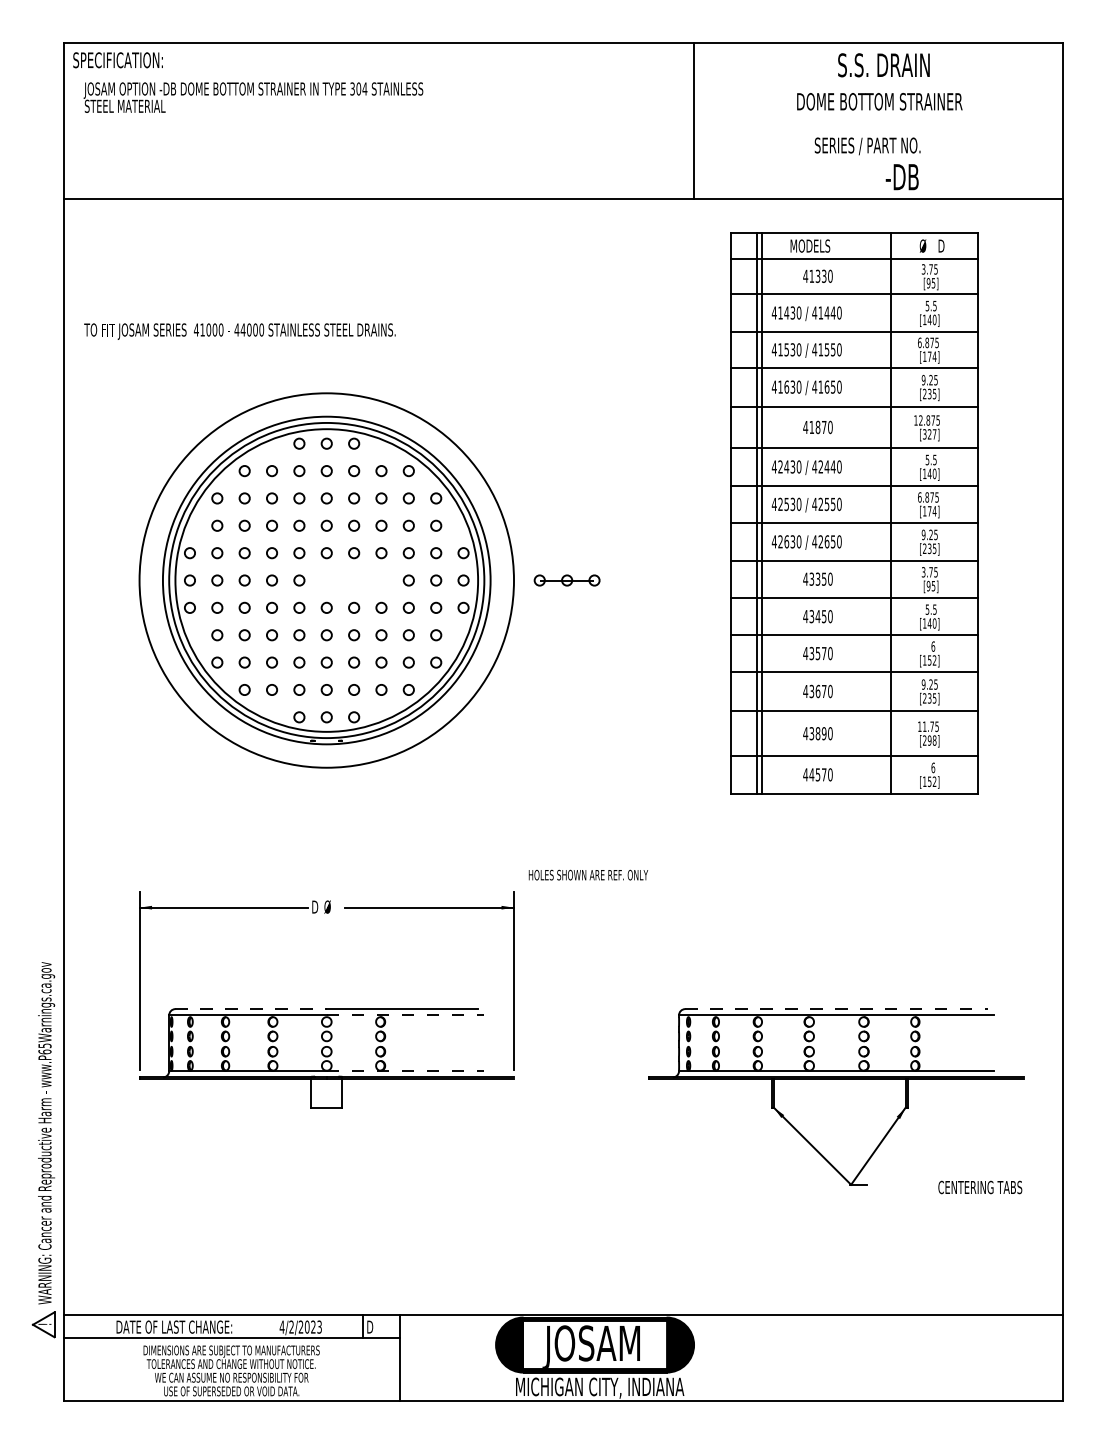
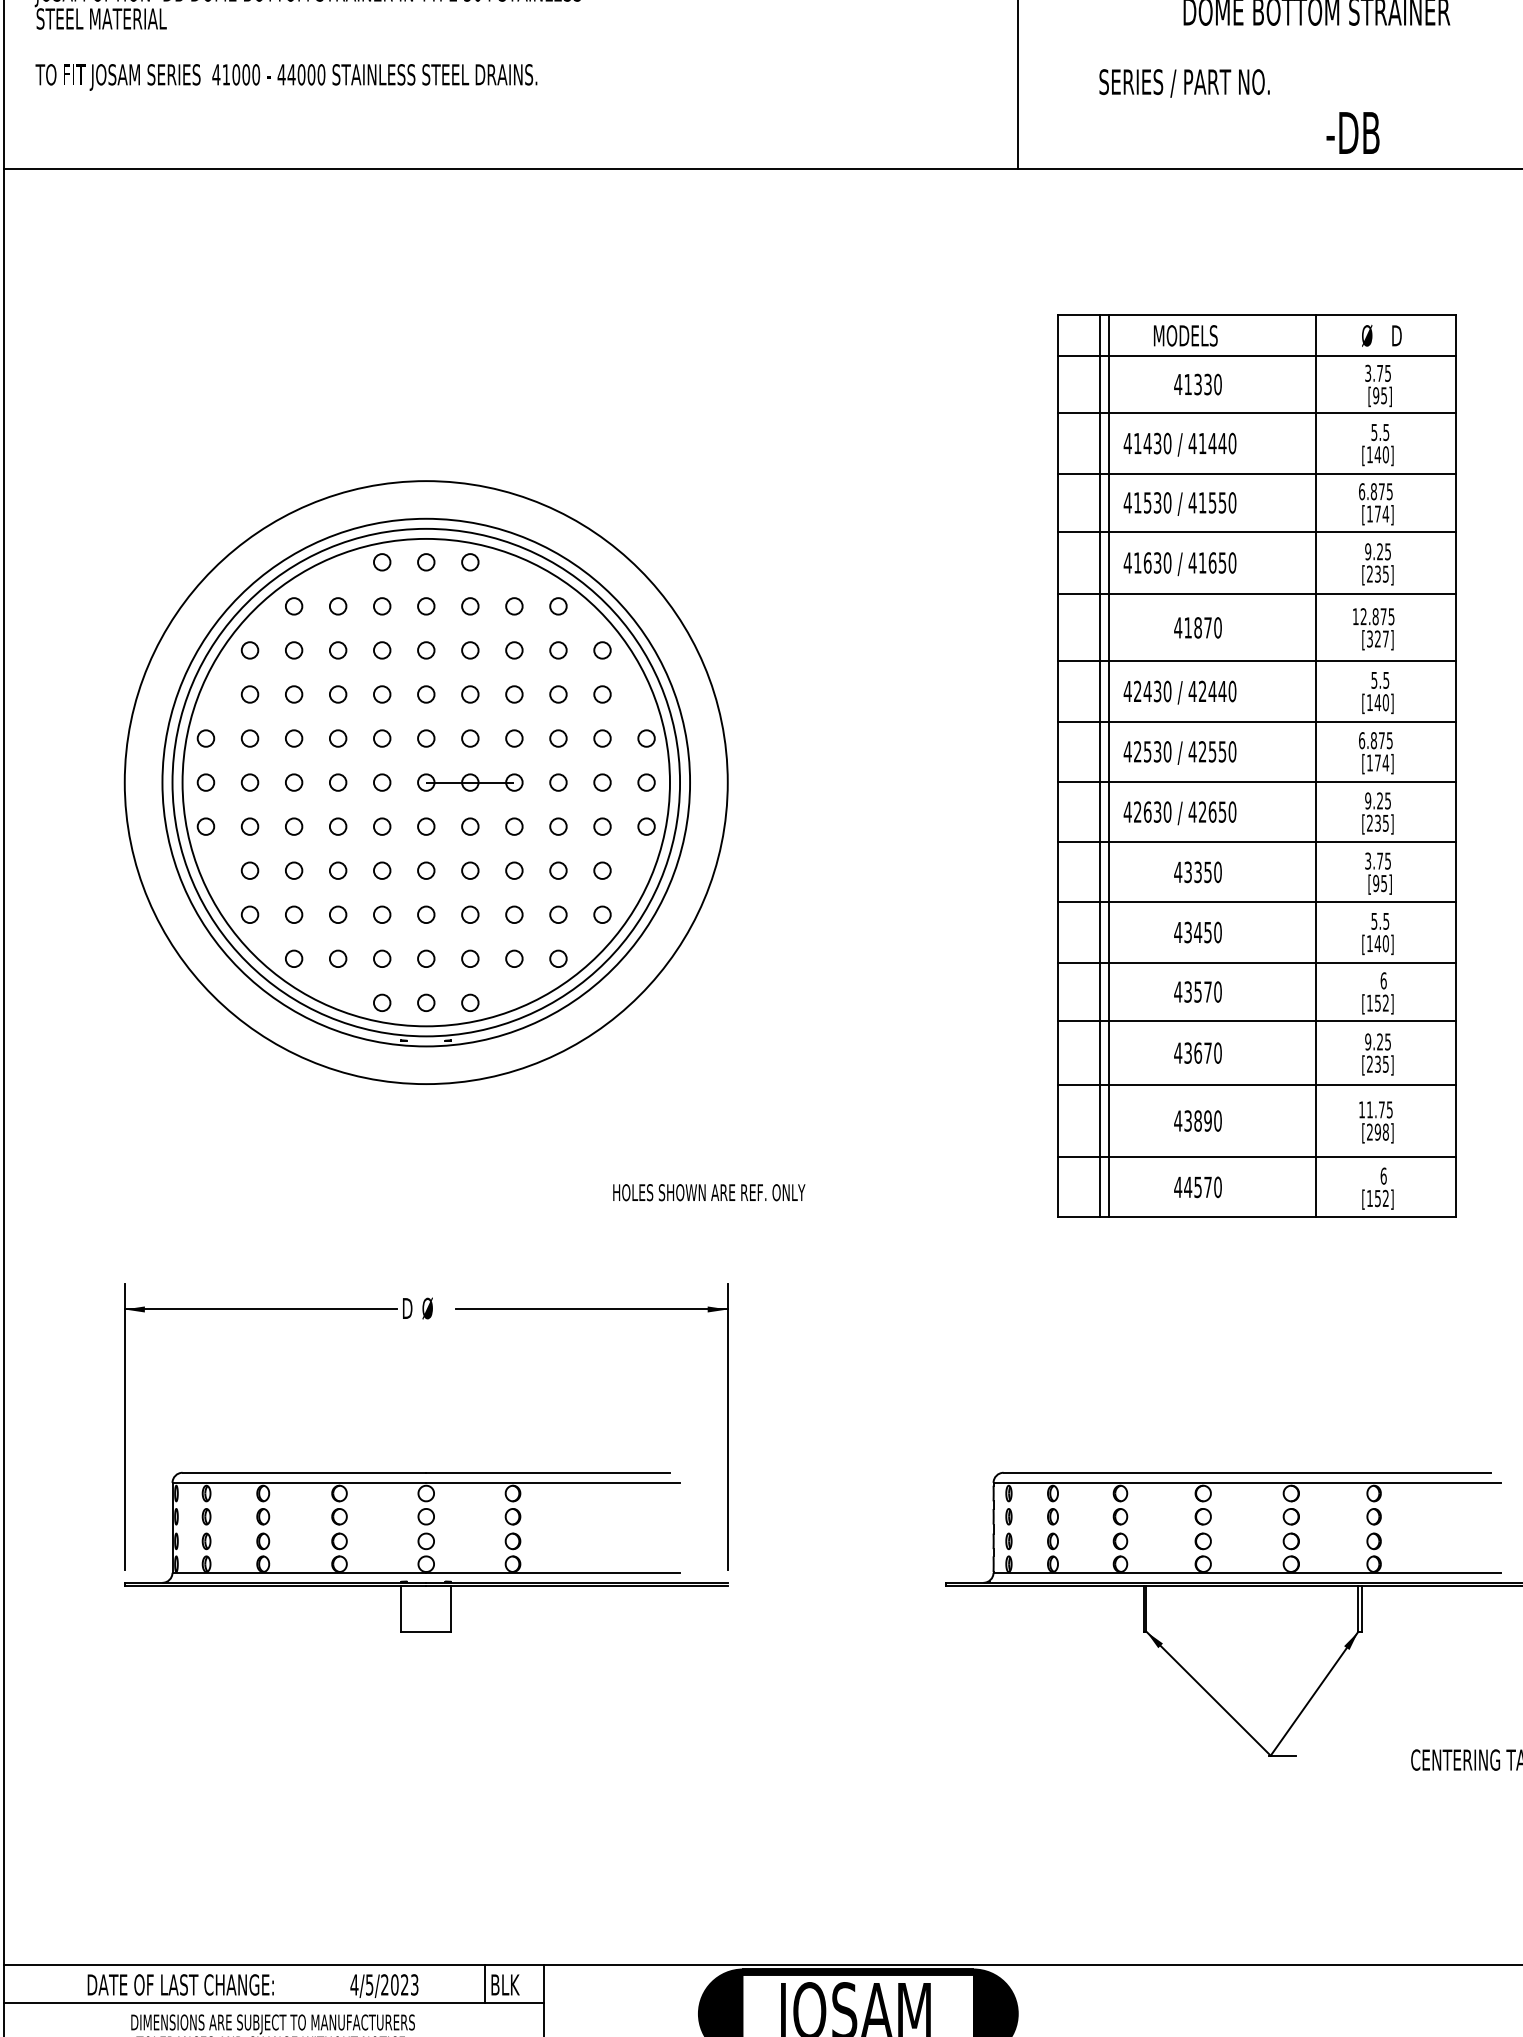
text: (867, 146) -> (1184, 83), moved
text: (239, 331) -> (285, 77), moved
part: (854, 513) -> (1256, 766), moved
part: (566, 580) -> (469, 782), moved
text: (587, 874) -> (707, 1191), moved
line: (251, 1009) -> (305, 1473), dashed -> solid
line: (837, 1009) -> (1248, 1473), dashed -> solid
line: (405, 1015) -> (553, 1483), dashed -> solid
line: (405, 1071) -> (553, 1573), dashed -> solid
text: (291, 1326) -> (369, 1983), 4/2/2023 -> 4/5/2023
text: (376, 1326) -> (506, 1983), D -> BLK

